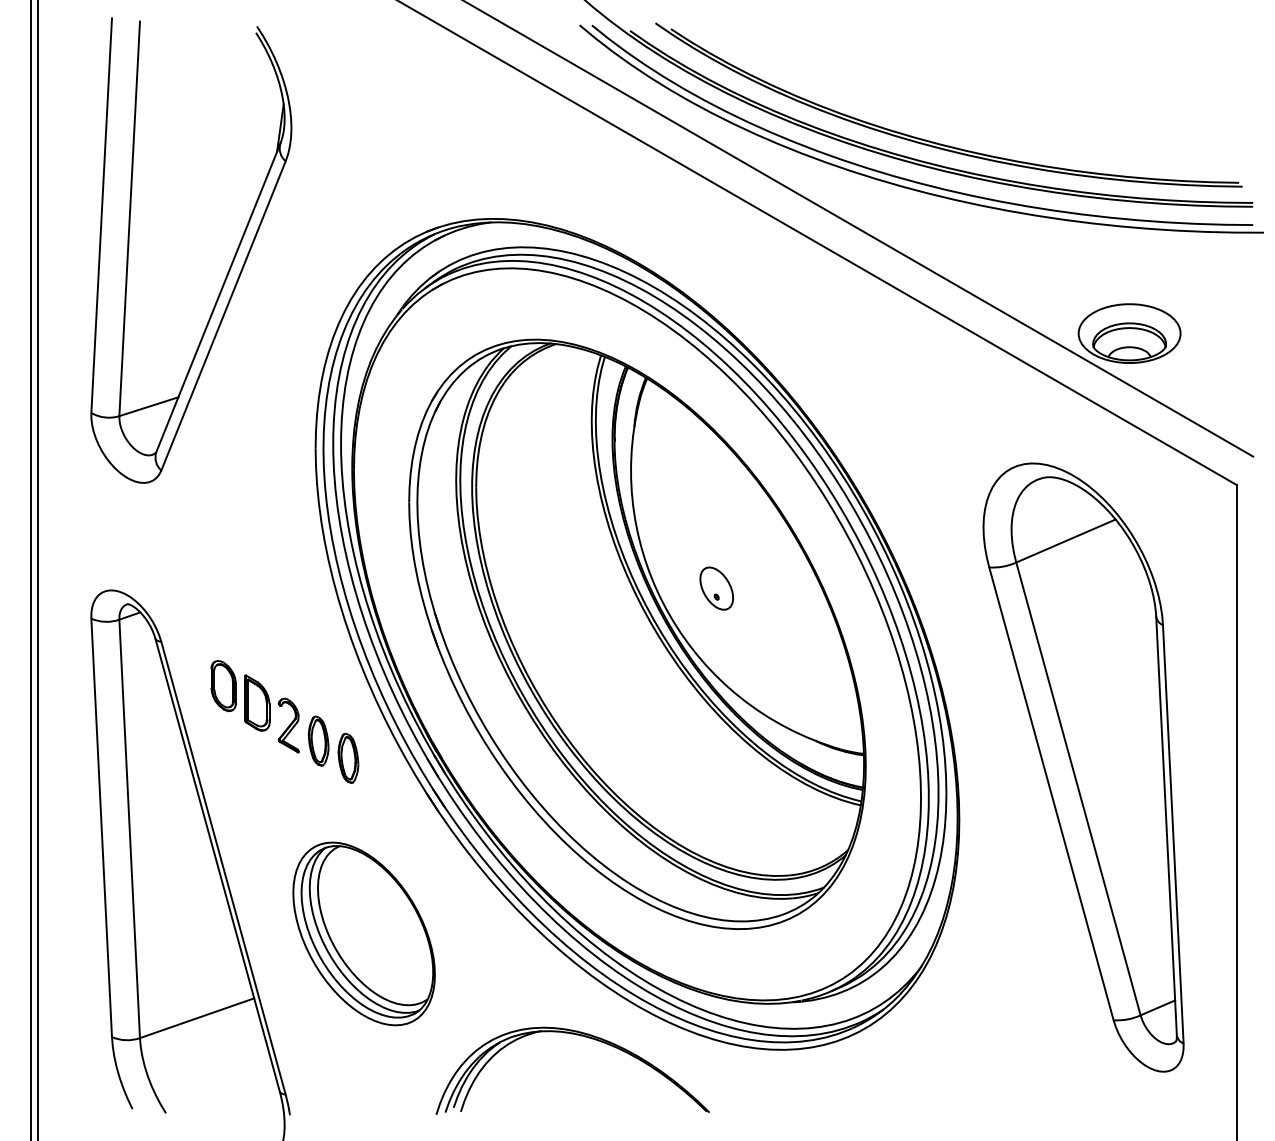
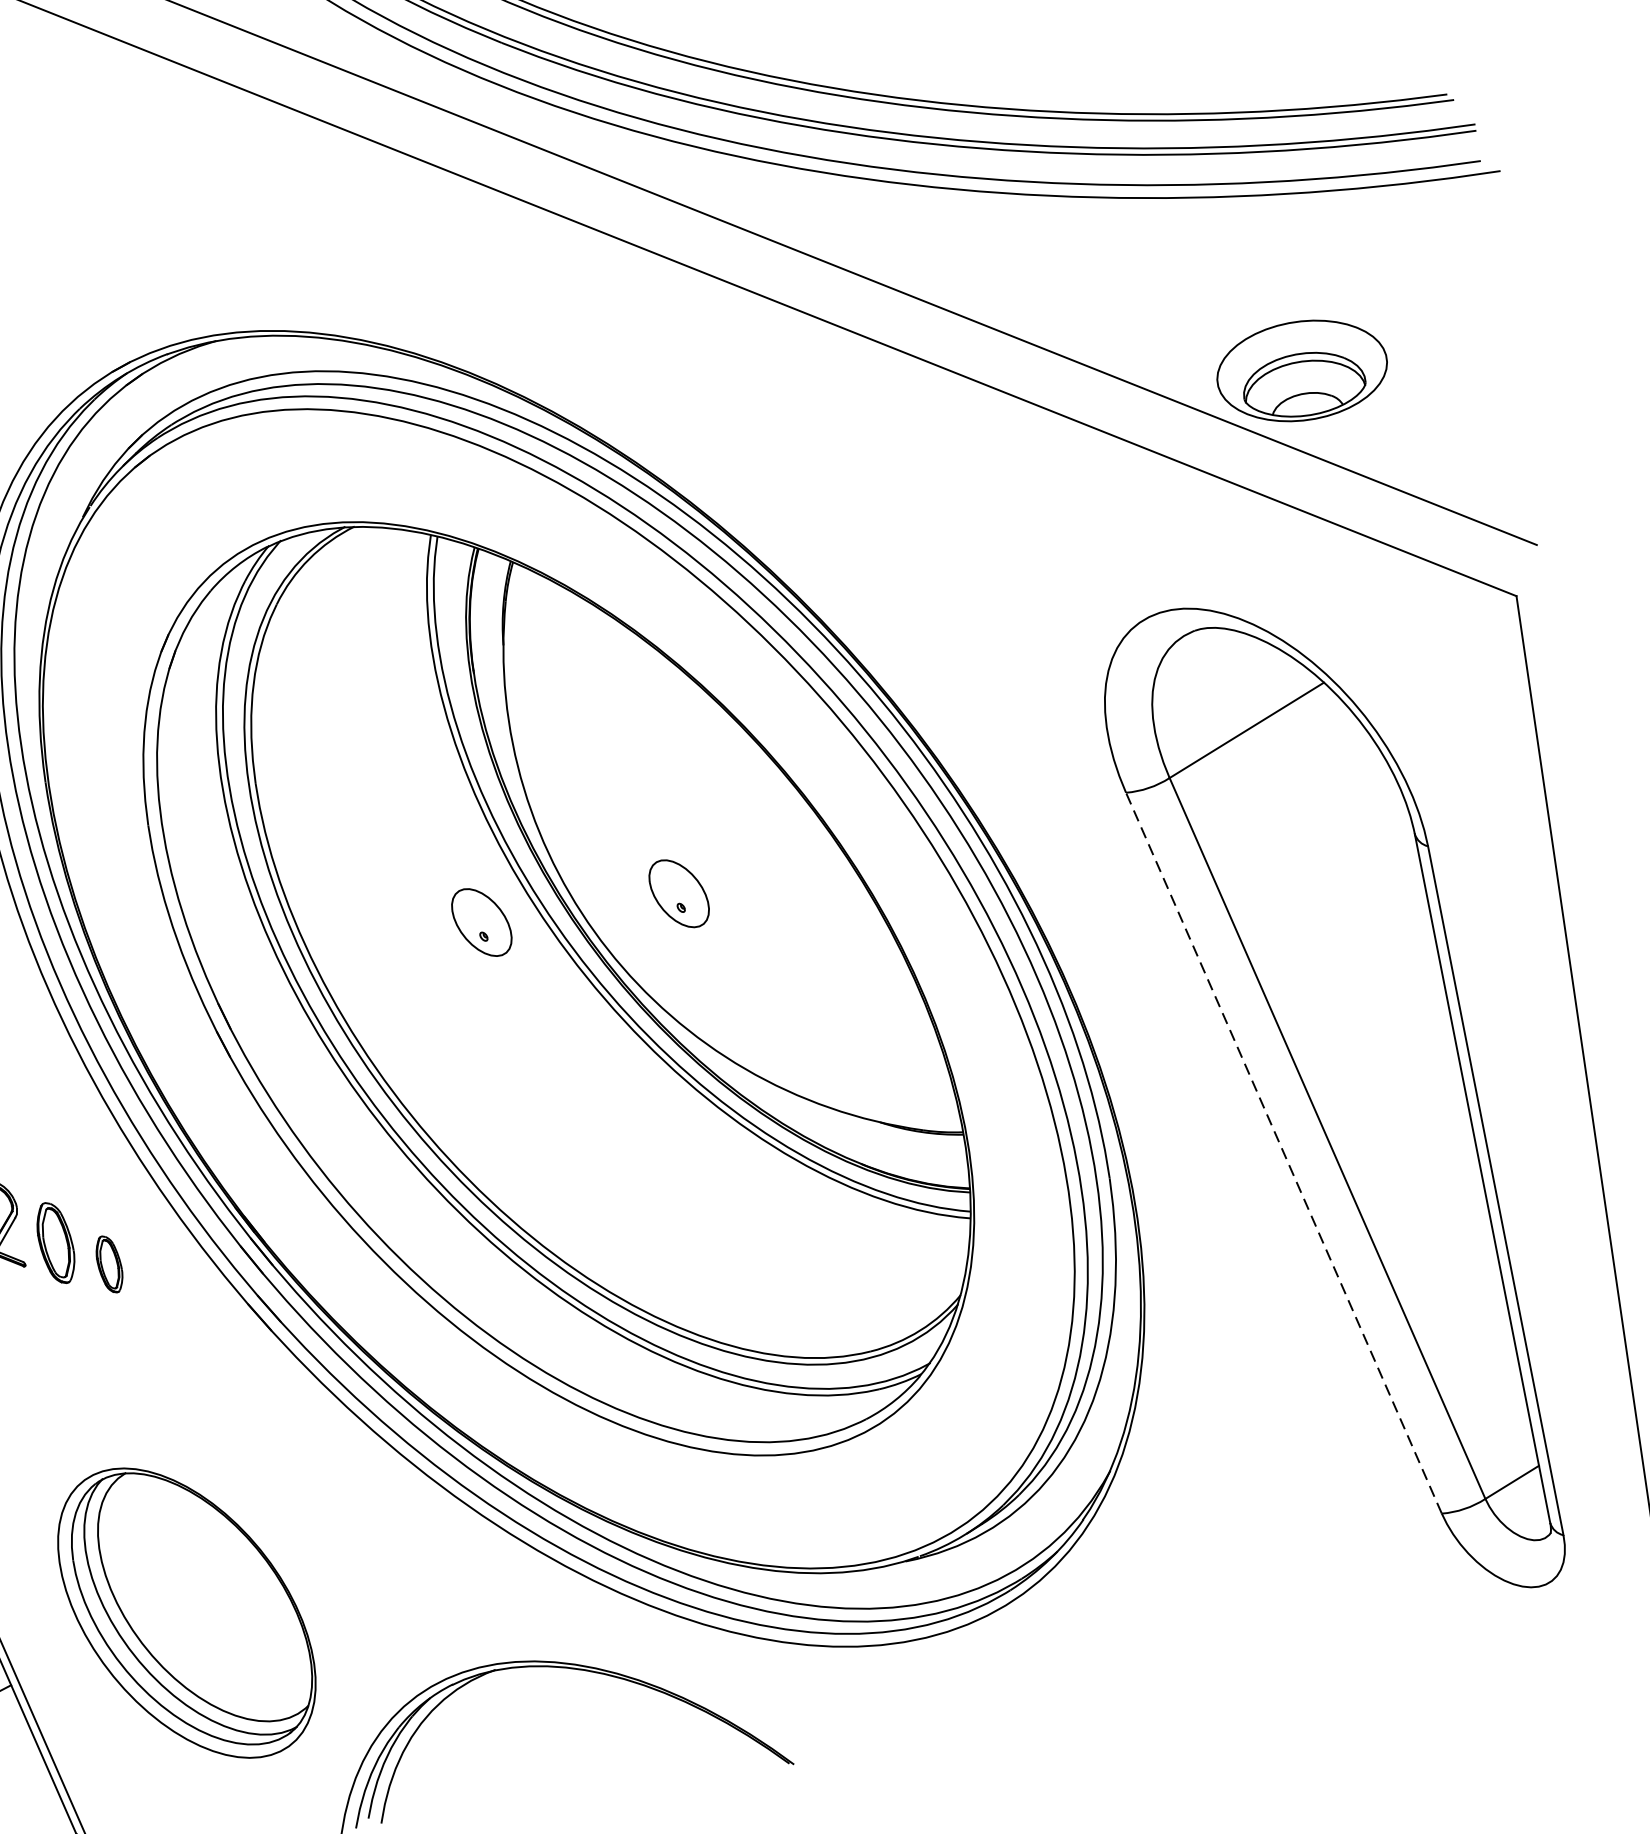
part: (597, 588) -> (481, 922), added
part: (348, 758) -> (109, 1264), size x0.7
line: (1051, 793) -> (1283, 1152), solid -> dashed
part: (363, 933) -> (185, 1612), moved

